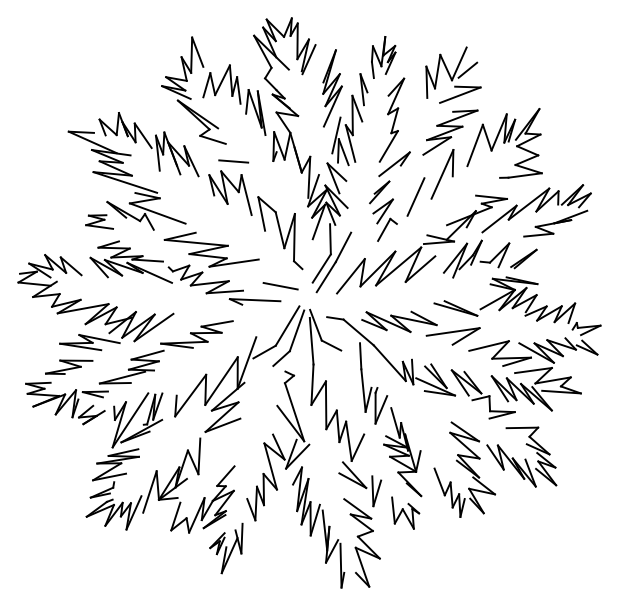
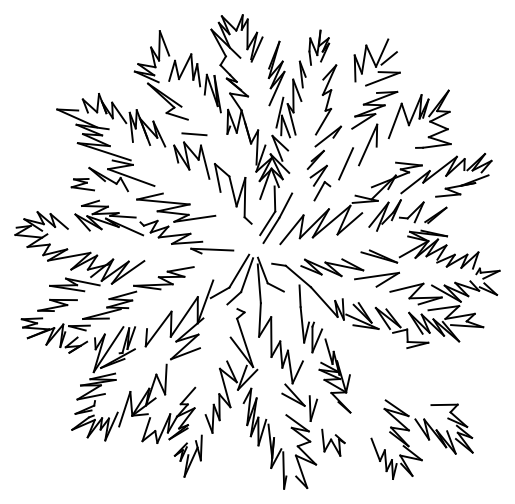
line: (280, 285) -> (233, 237), removed
part: (494, 469) -> (421, 439), moved
part: (405, 512) -> (333, 442), moved

